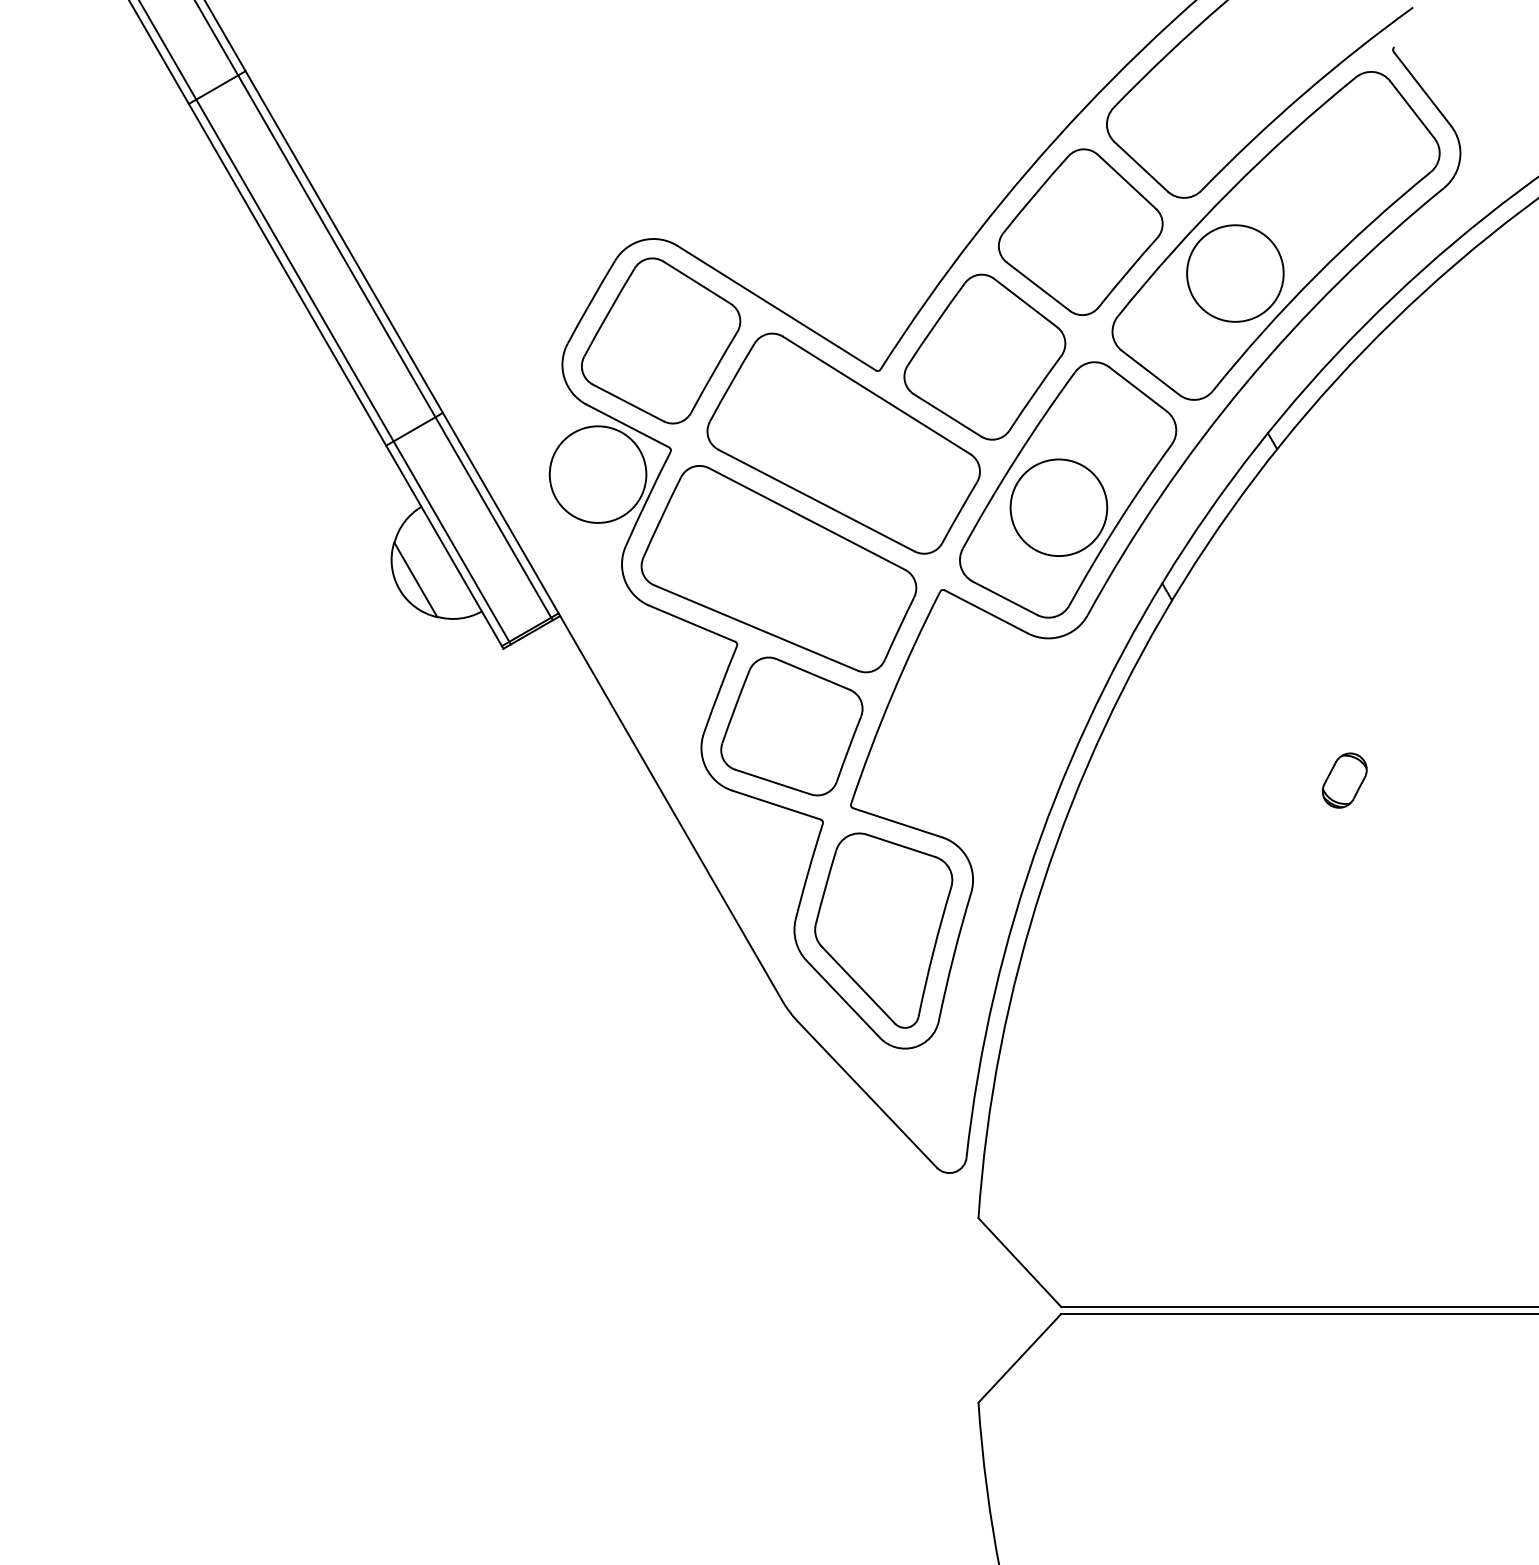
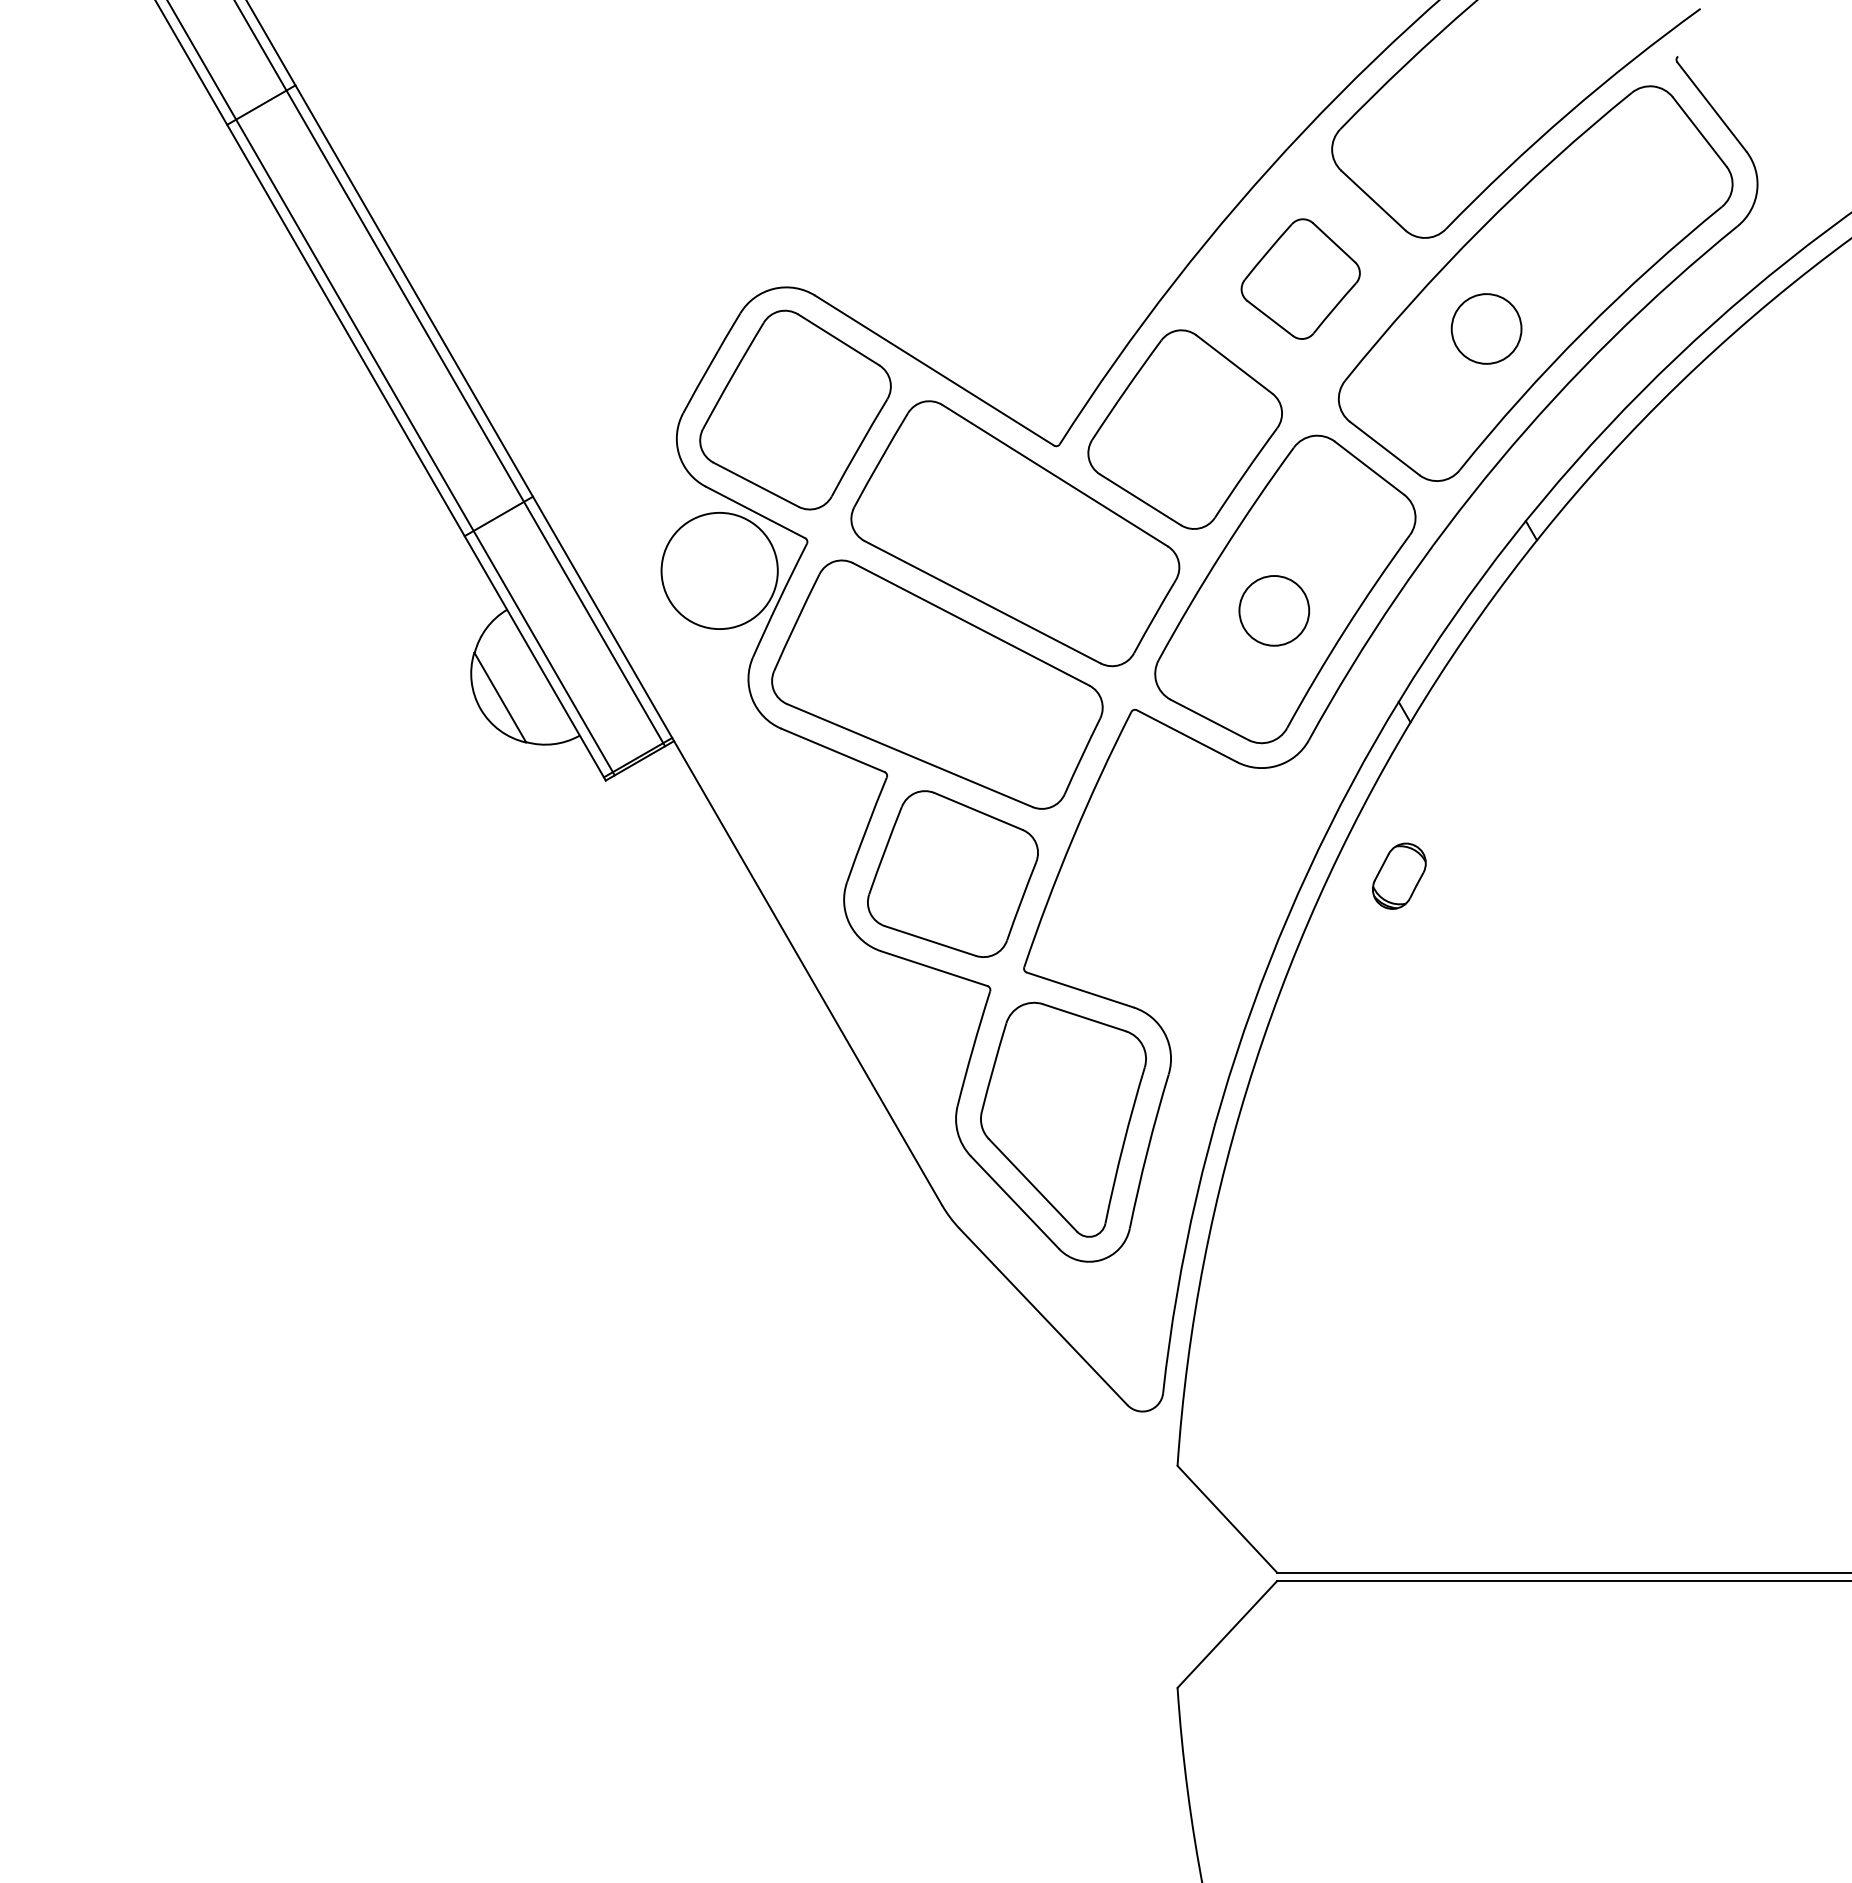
part: (1080, 231) -> (1300, 278), size x0.6
circle: (1235, 273) -> (1486, 328), size x0.6
circle: (1059, 507) -> (1274, 610), size x0.6
part: (1344, 780) -> (1399, 875), moved

